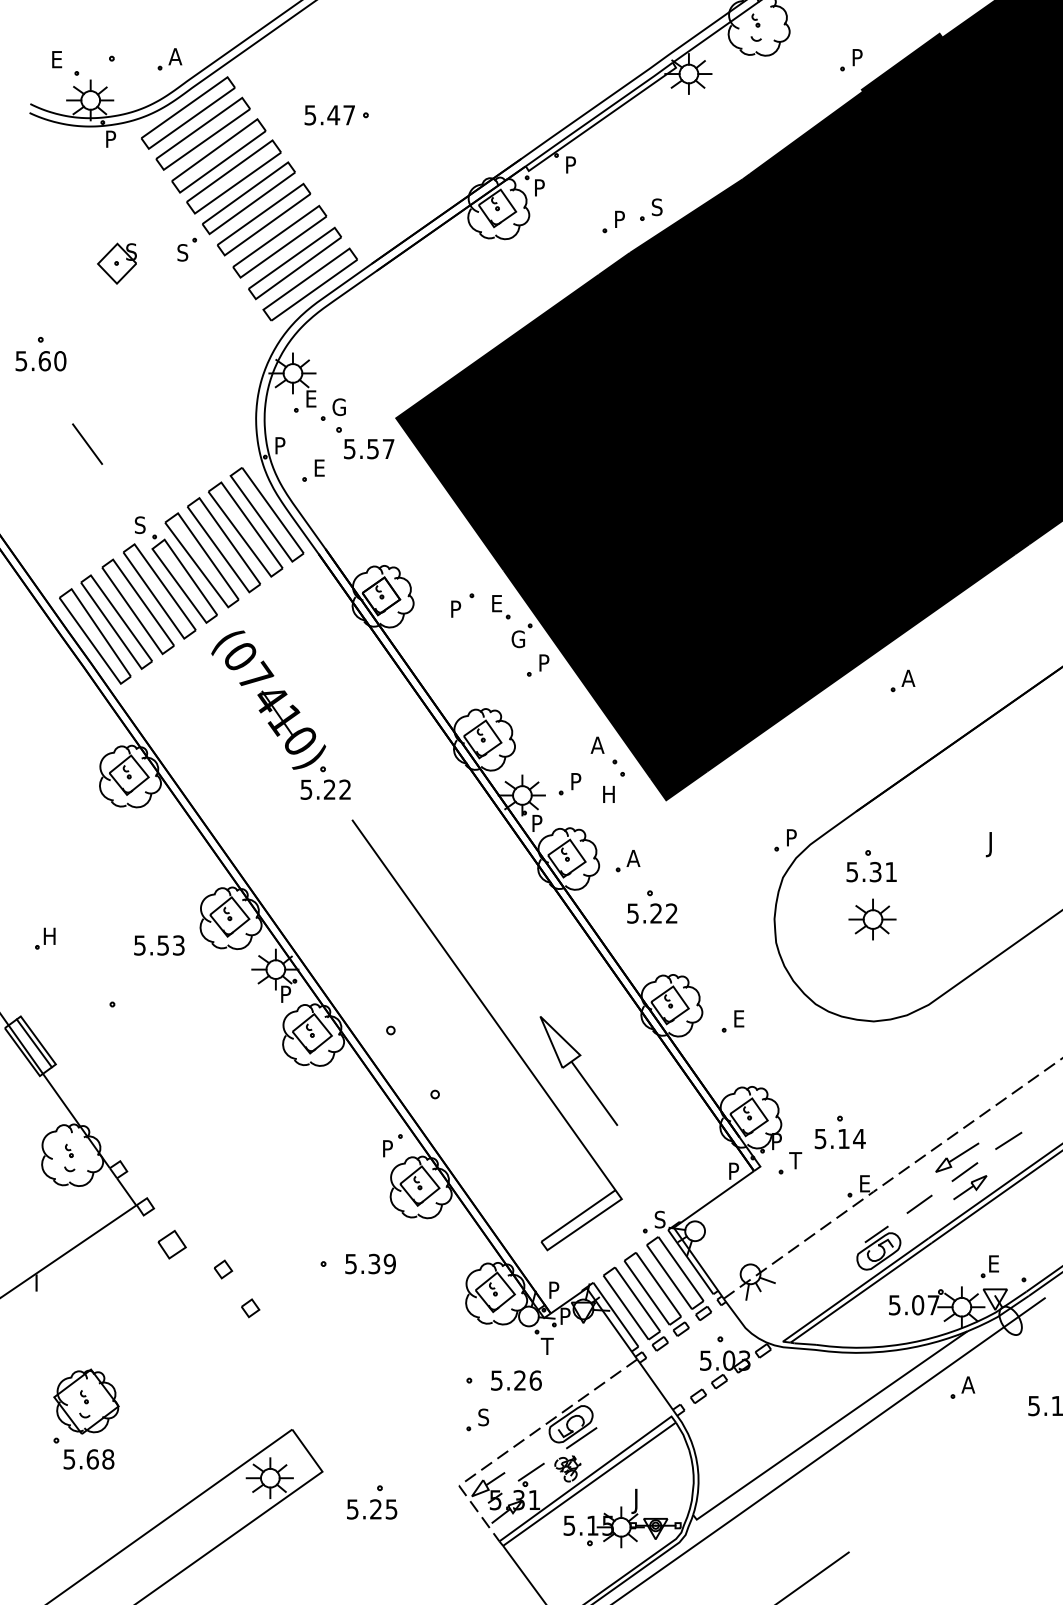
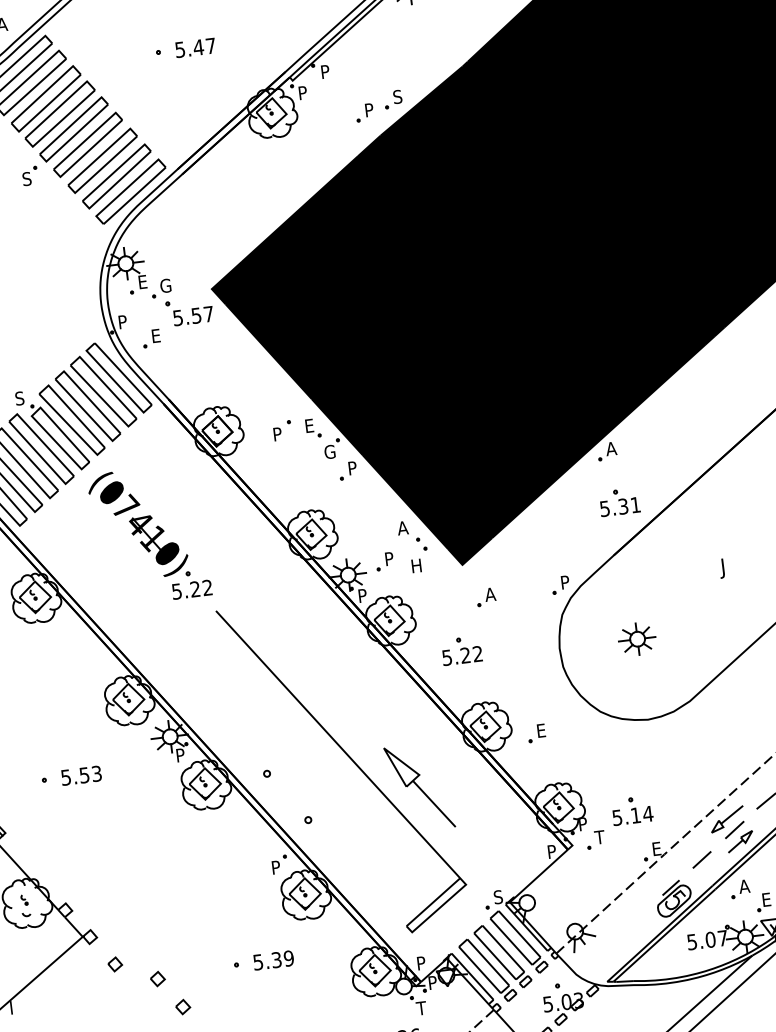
text: (329, 115) -> (195, 48), moved
part: (902, 680) -> (606, 451), moved
part: (627, 861) -> (485, 597), moved
part: (871, 866) -> (619, 502), moved
text: (159, 945) -> (81, 775), moved
part: (172, 1244) -> (115, 964), size x0.62
part: (962, 1387) -> (740, 889), moved

